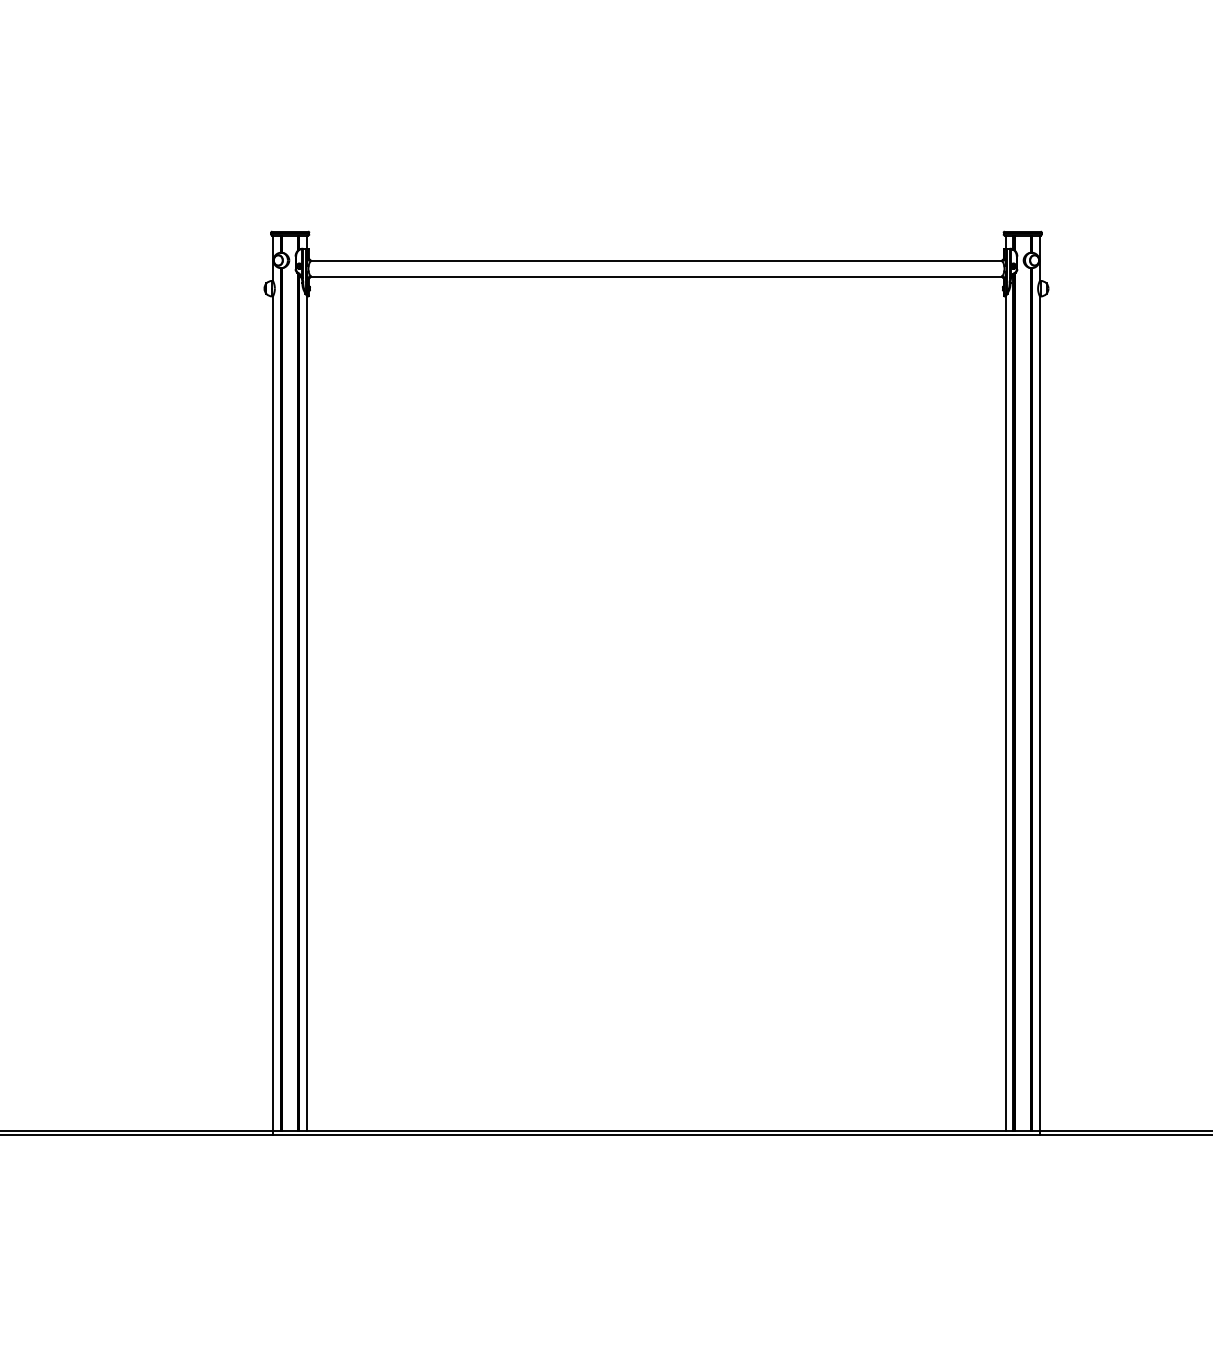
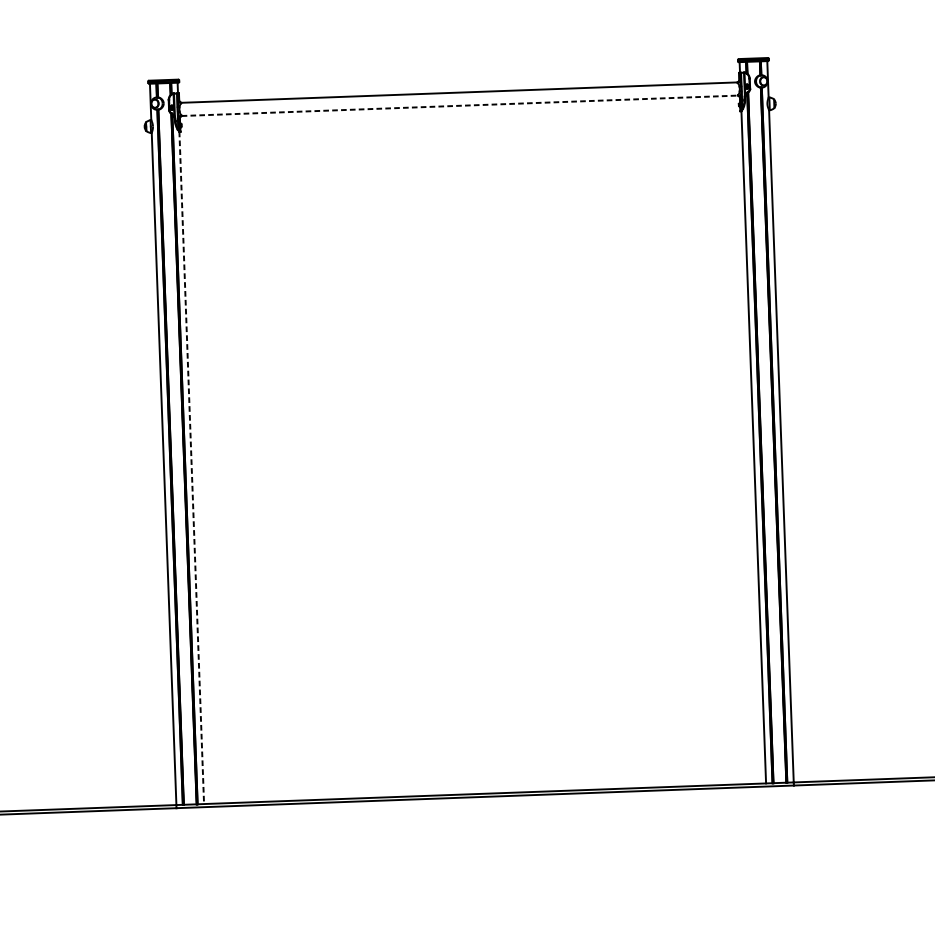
line: (656, 276) -> (459, 105), solid -> dashed
line: (307, 713) -> (191, 467), solid -> dashed

